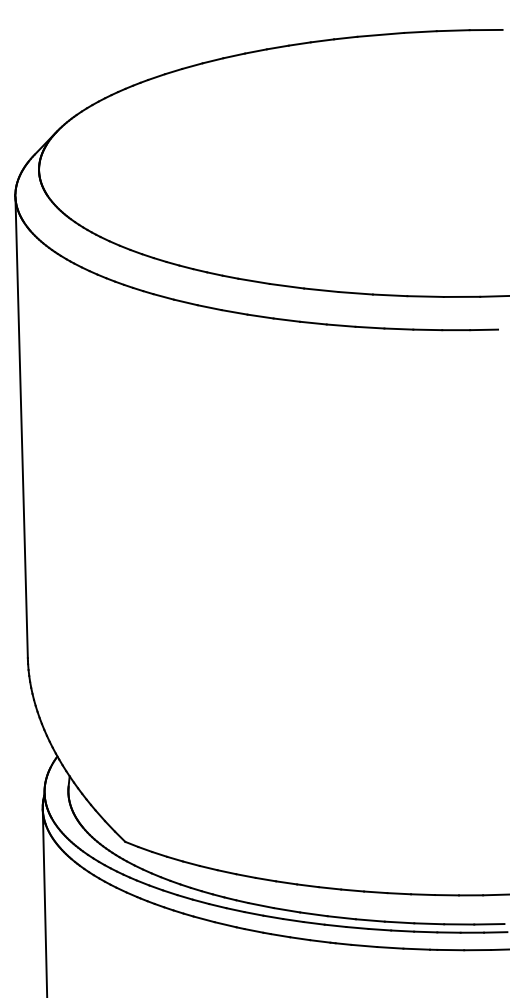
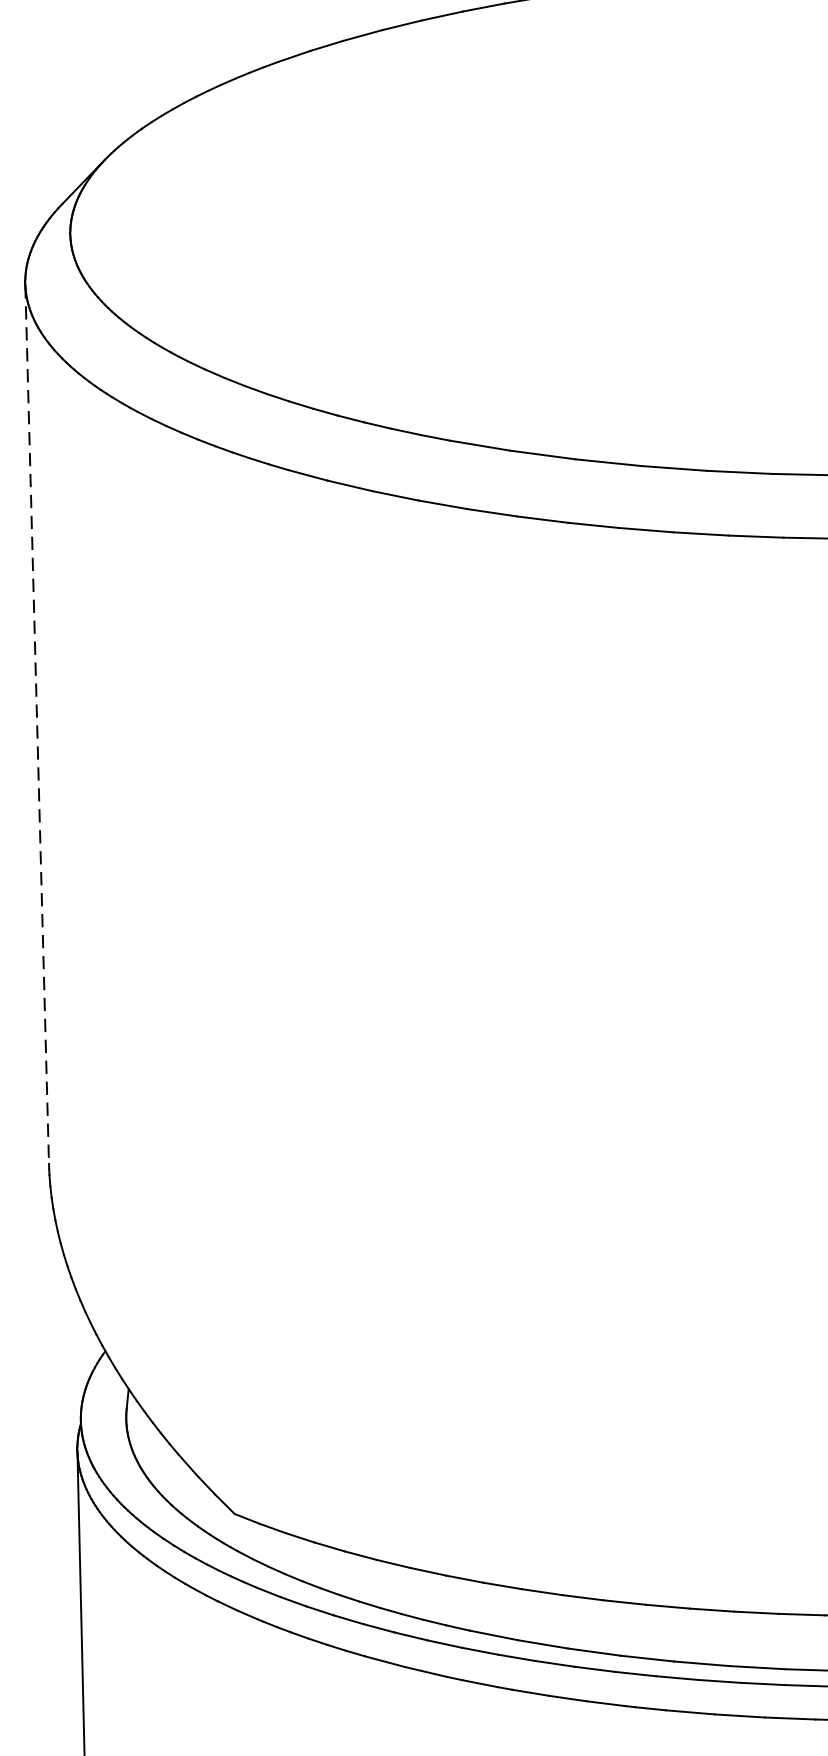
line: (21, 427) -> (36, 724), solid -> dashed

